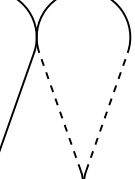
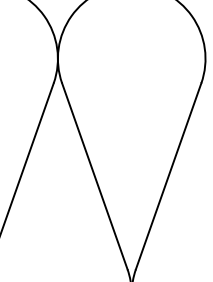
line: (60, 111) -> (95, 175), dashed -> solid
line: (106, 111) -> (167, 175), dashed -> solid

